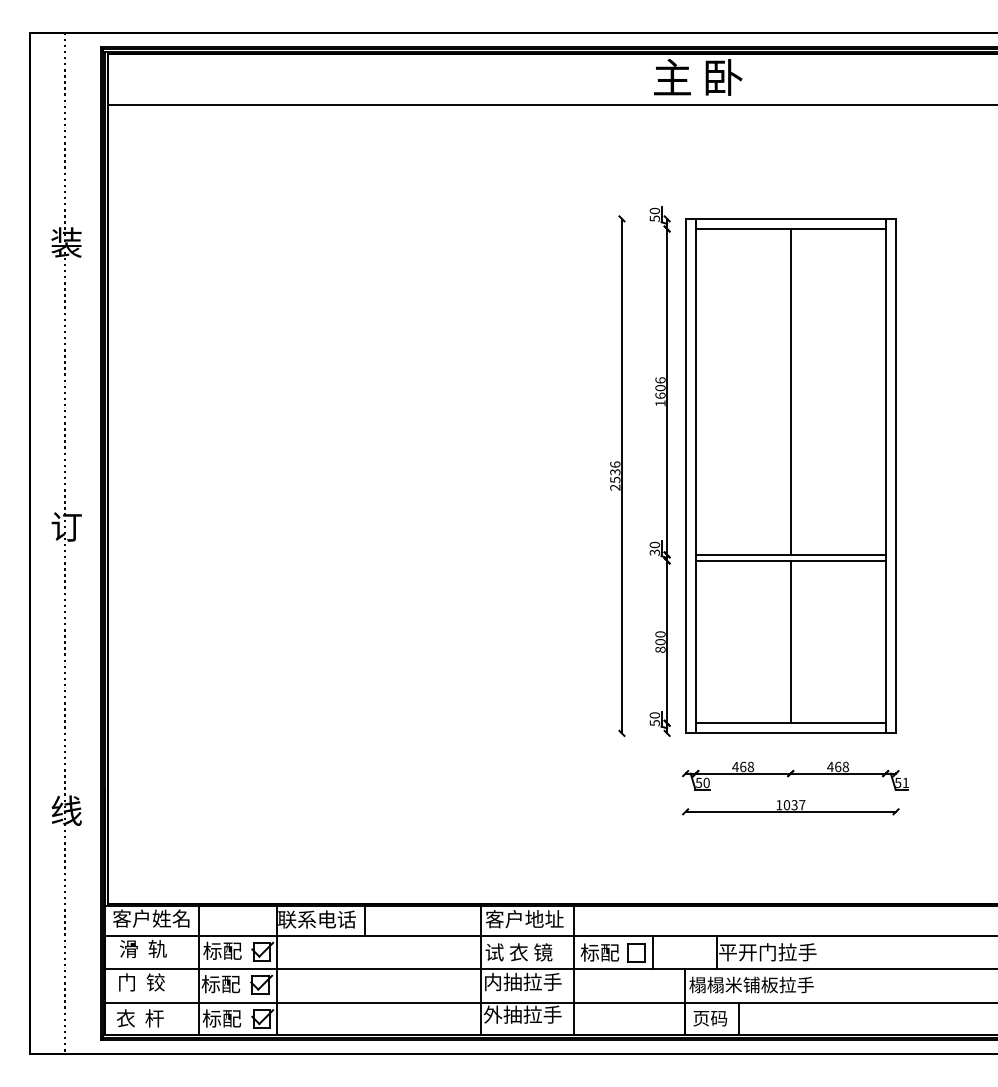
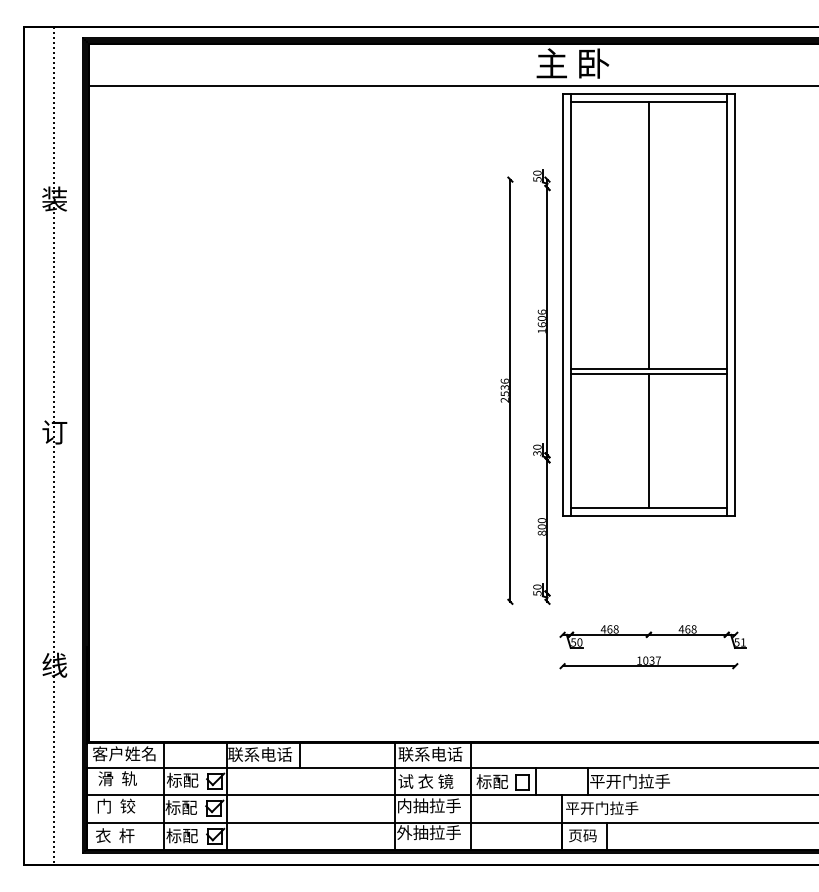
part: (790, 475) -> (648, 304), moved
text: (524, 918) -> (430, 753), 客户地址 -> 联系电话
text: (751, 984) -> (616, 807), 榻榻米铺板拉手 -> 平开门拉手

